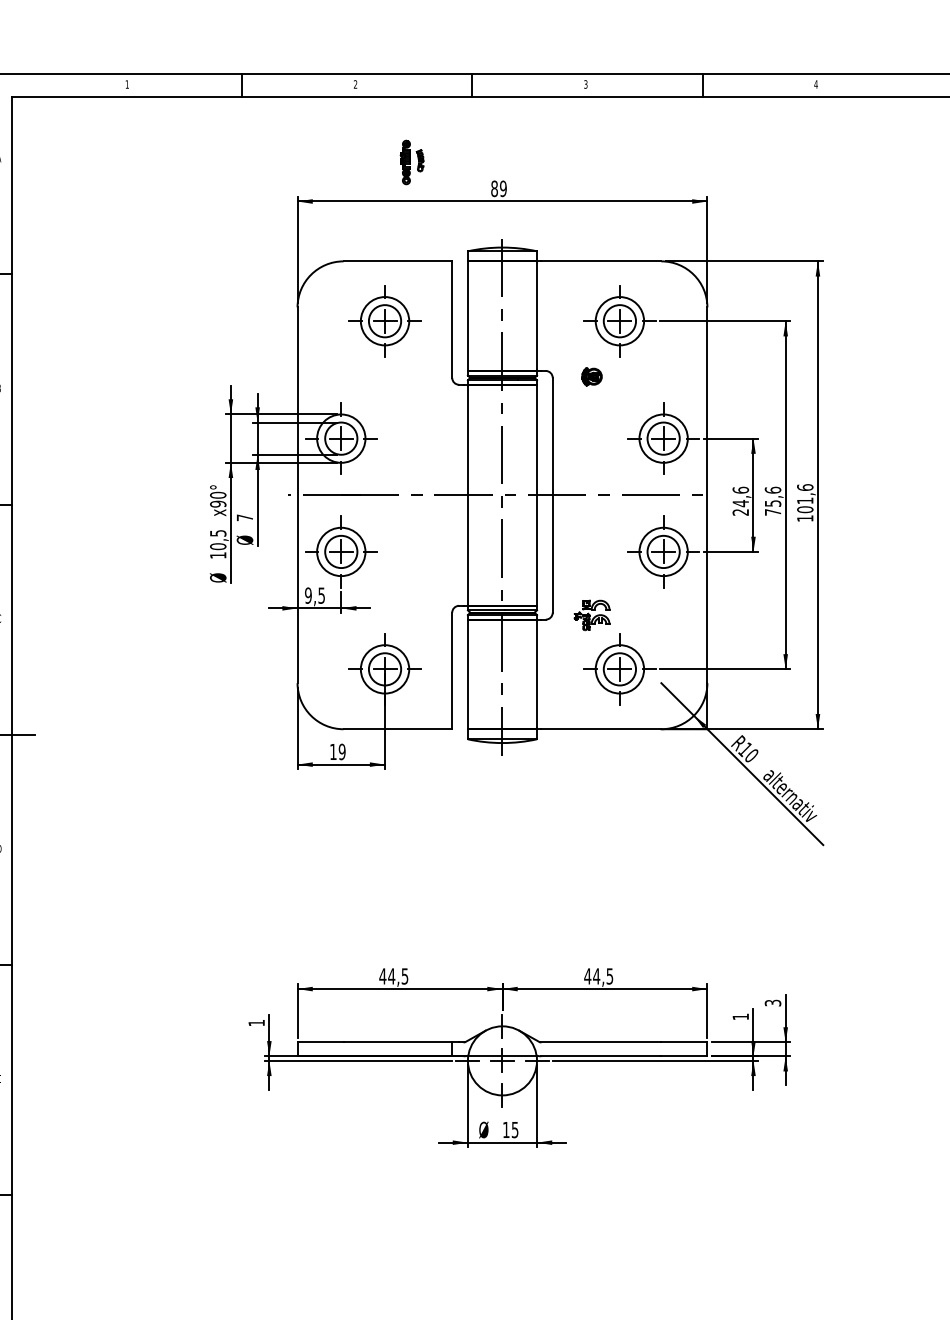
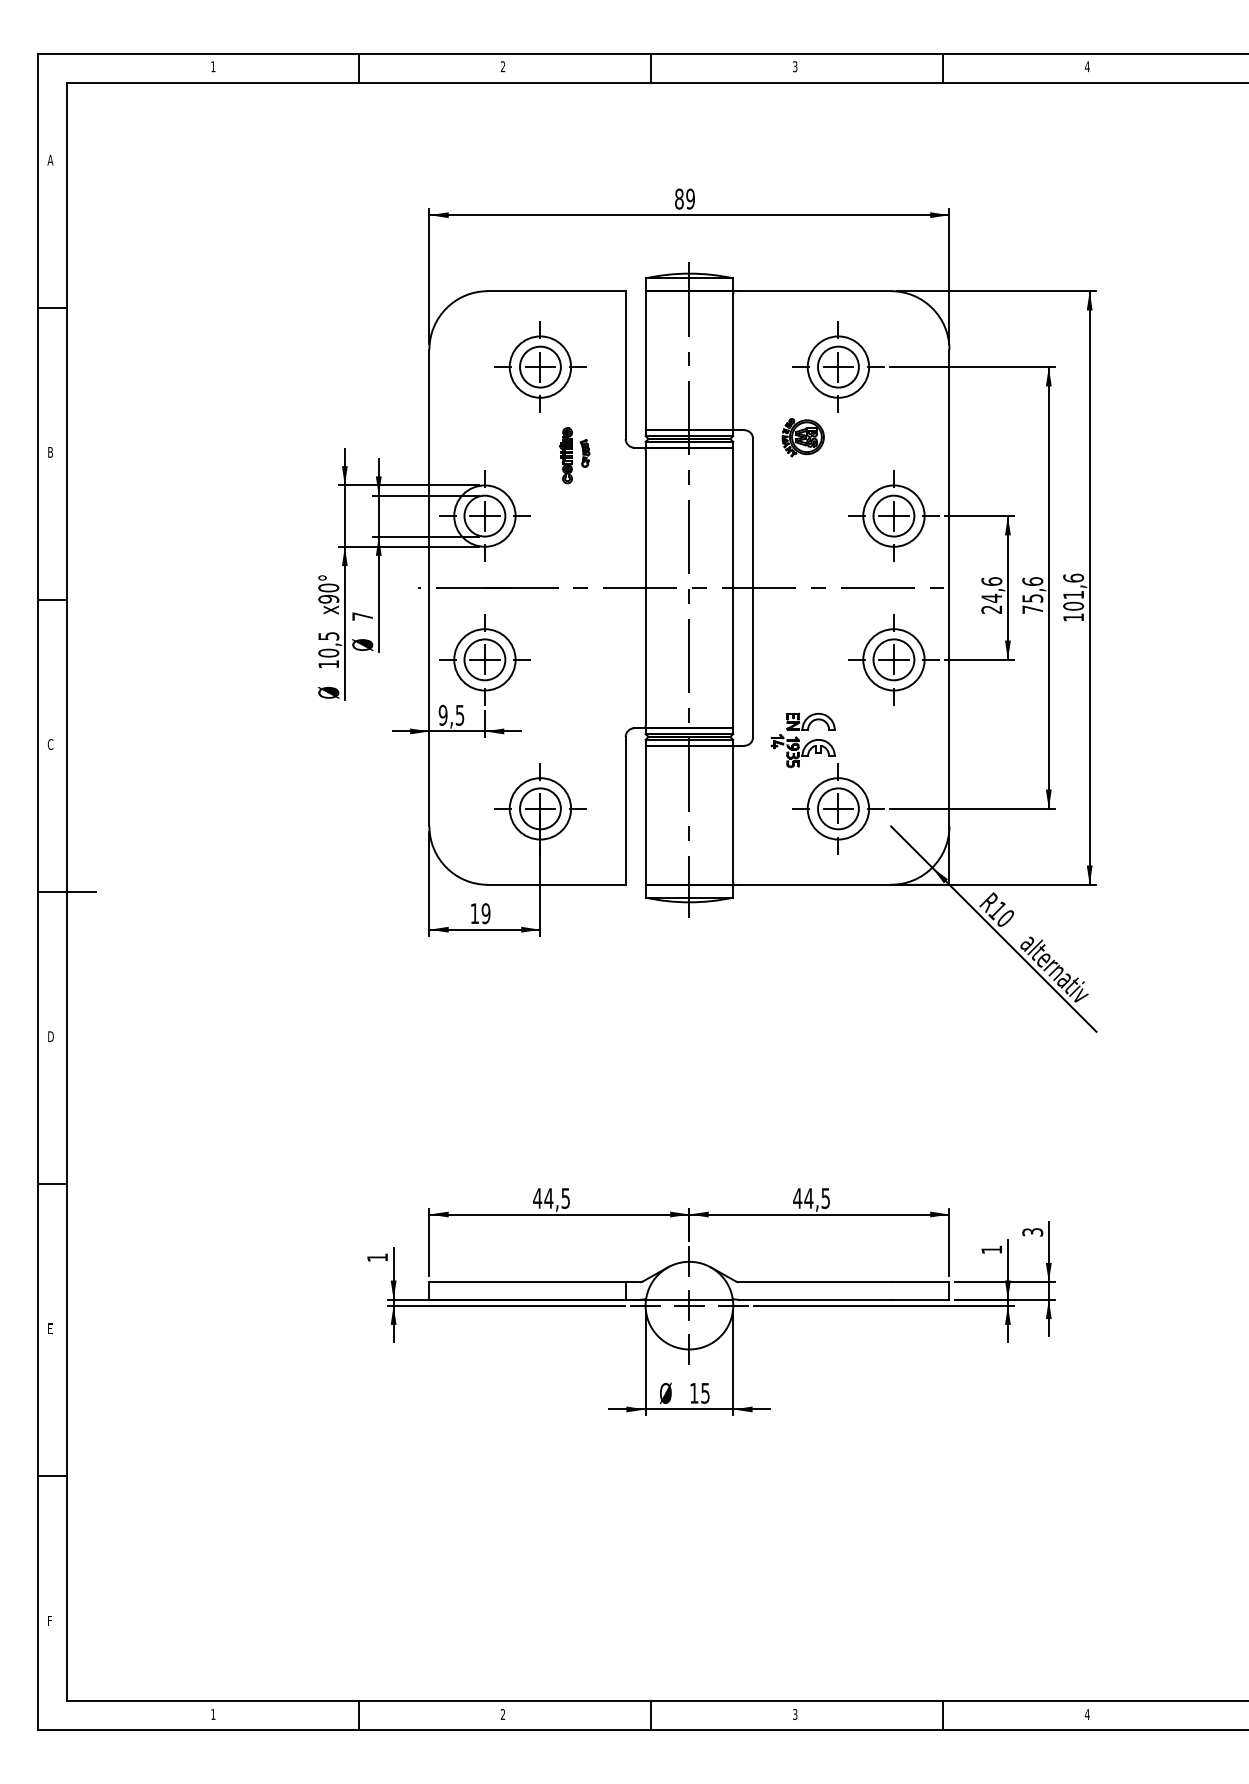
part: (411, 162) -> (574, 455), moved
part: (591, 376) -> (802, 437), size x1.67
part: (591, 615) -> (802, 740), size x1.43

